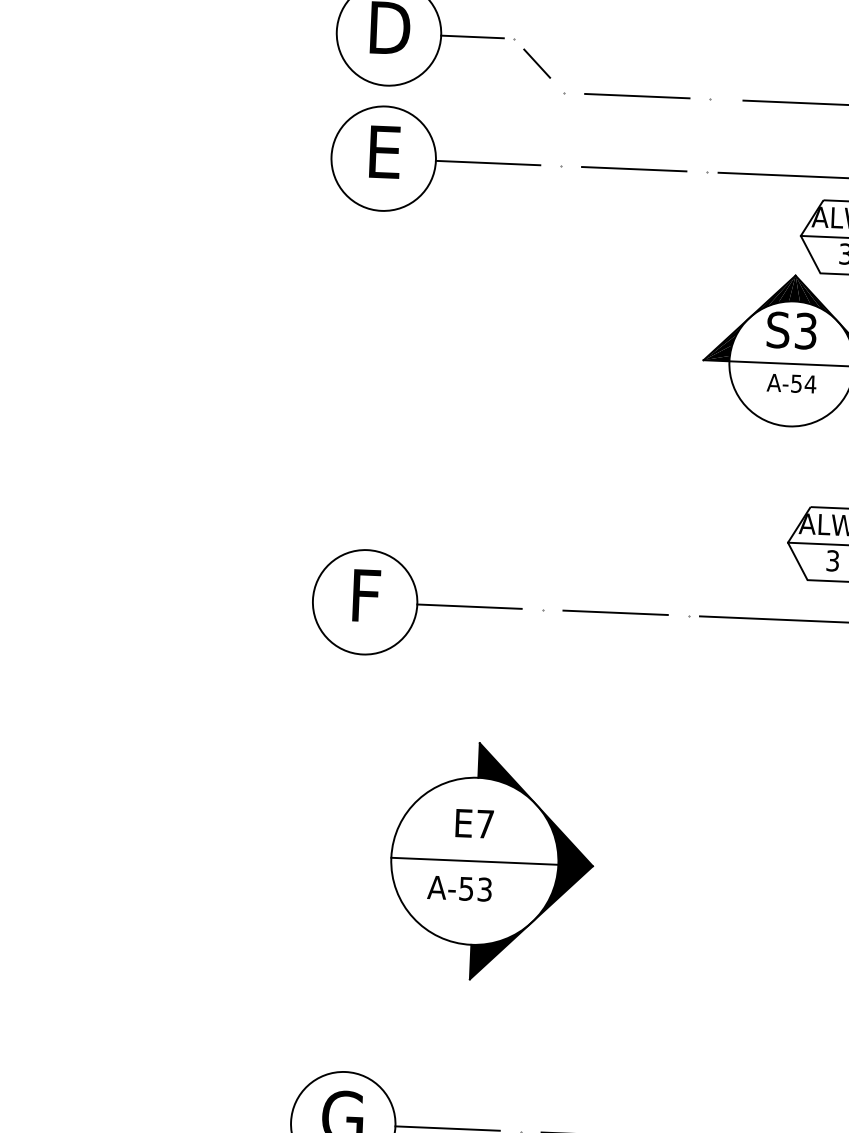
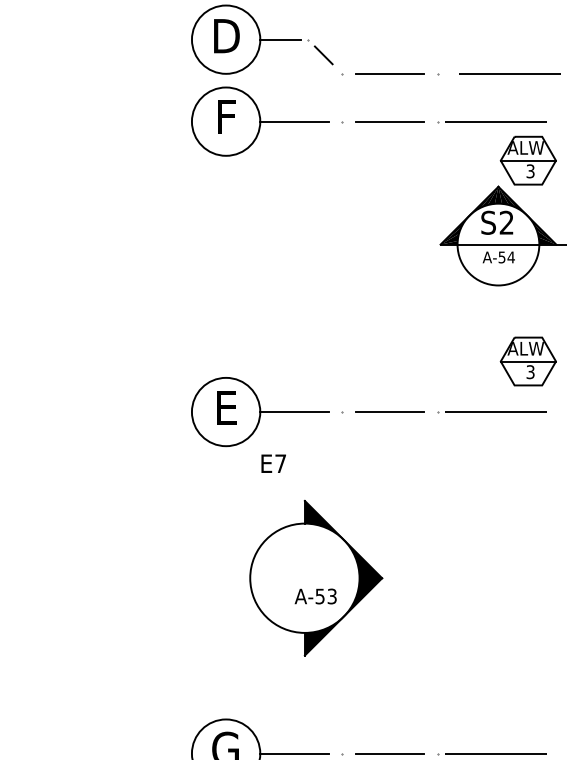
text: (384, 150) -> (226, 116), E -> F
text: (805, 330) -> (506, 222), S3 -> S2
text: (366, 595) -> (226, 407), F -> E
text: (474, 823) -> (273, 463), moved
line: (474, 861) -> (304, 578), removed
text: (459, 888) -> (315, 596), moved

